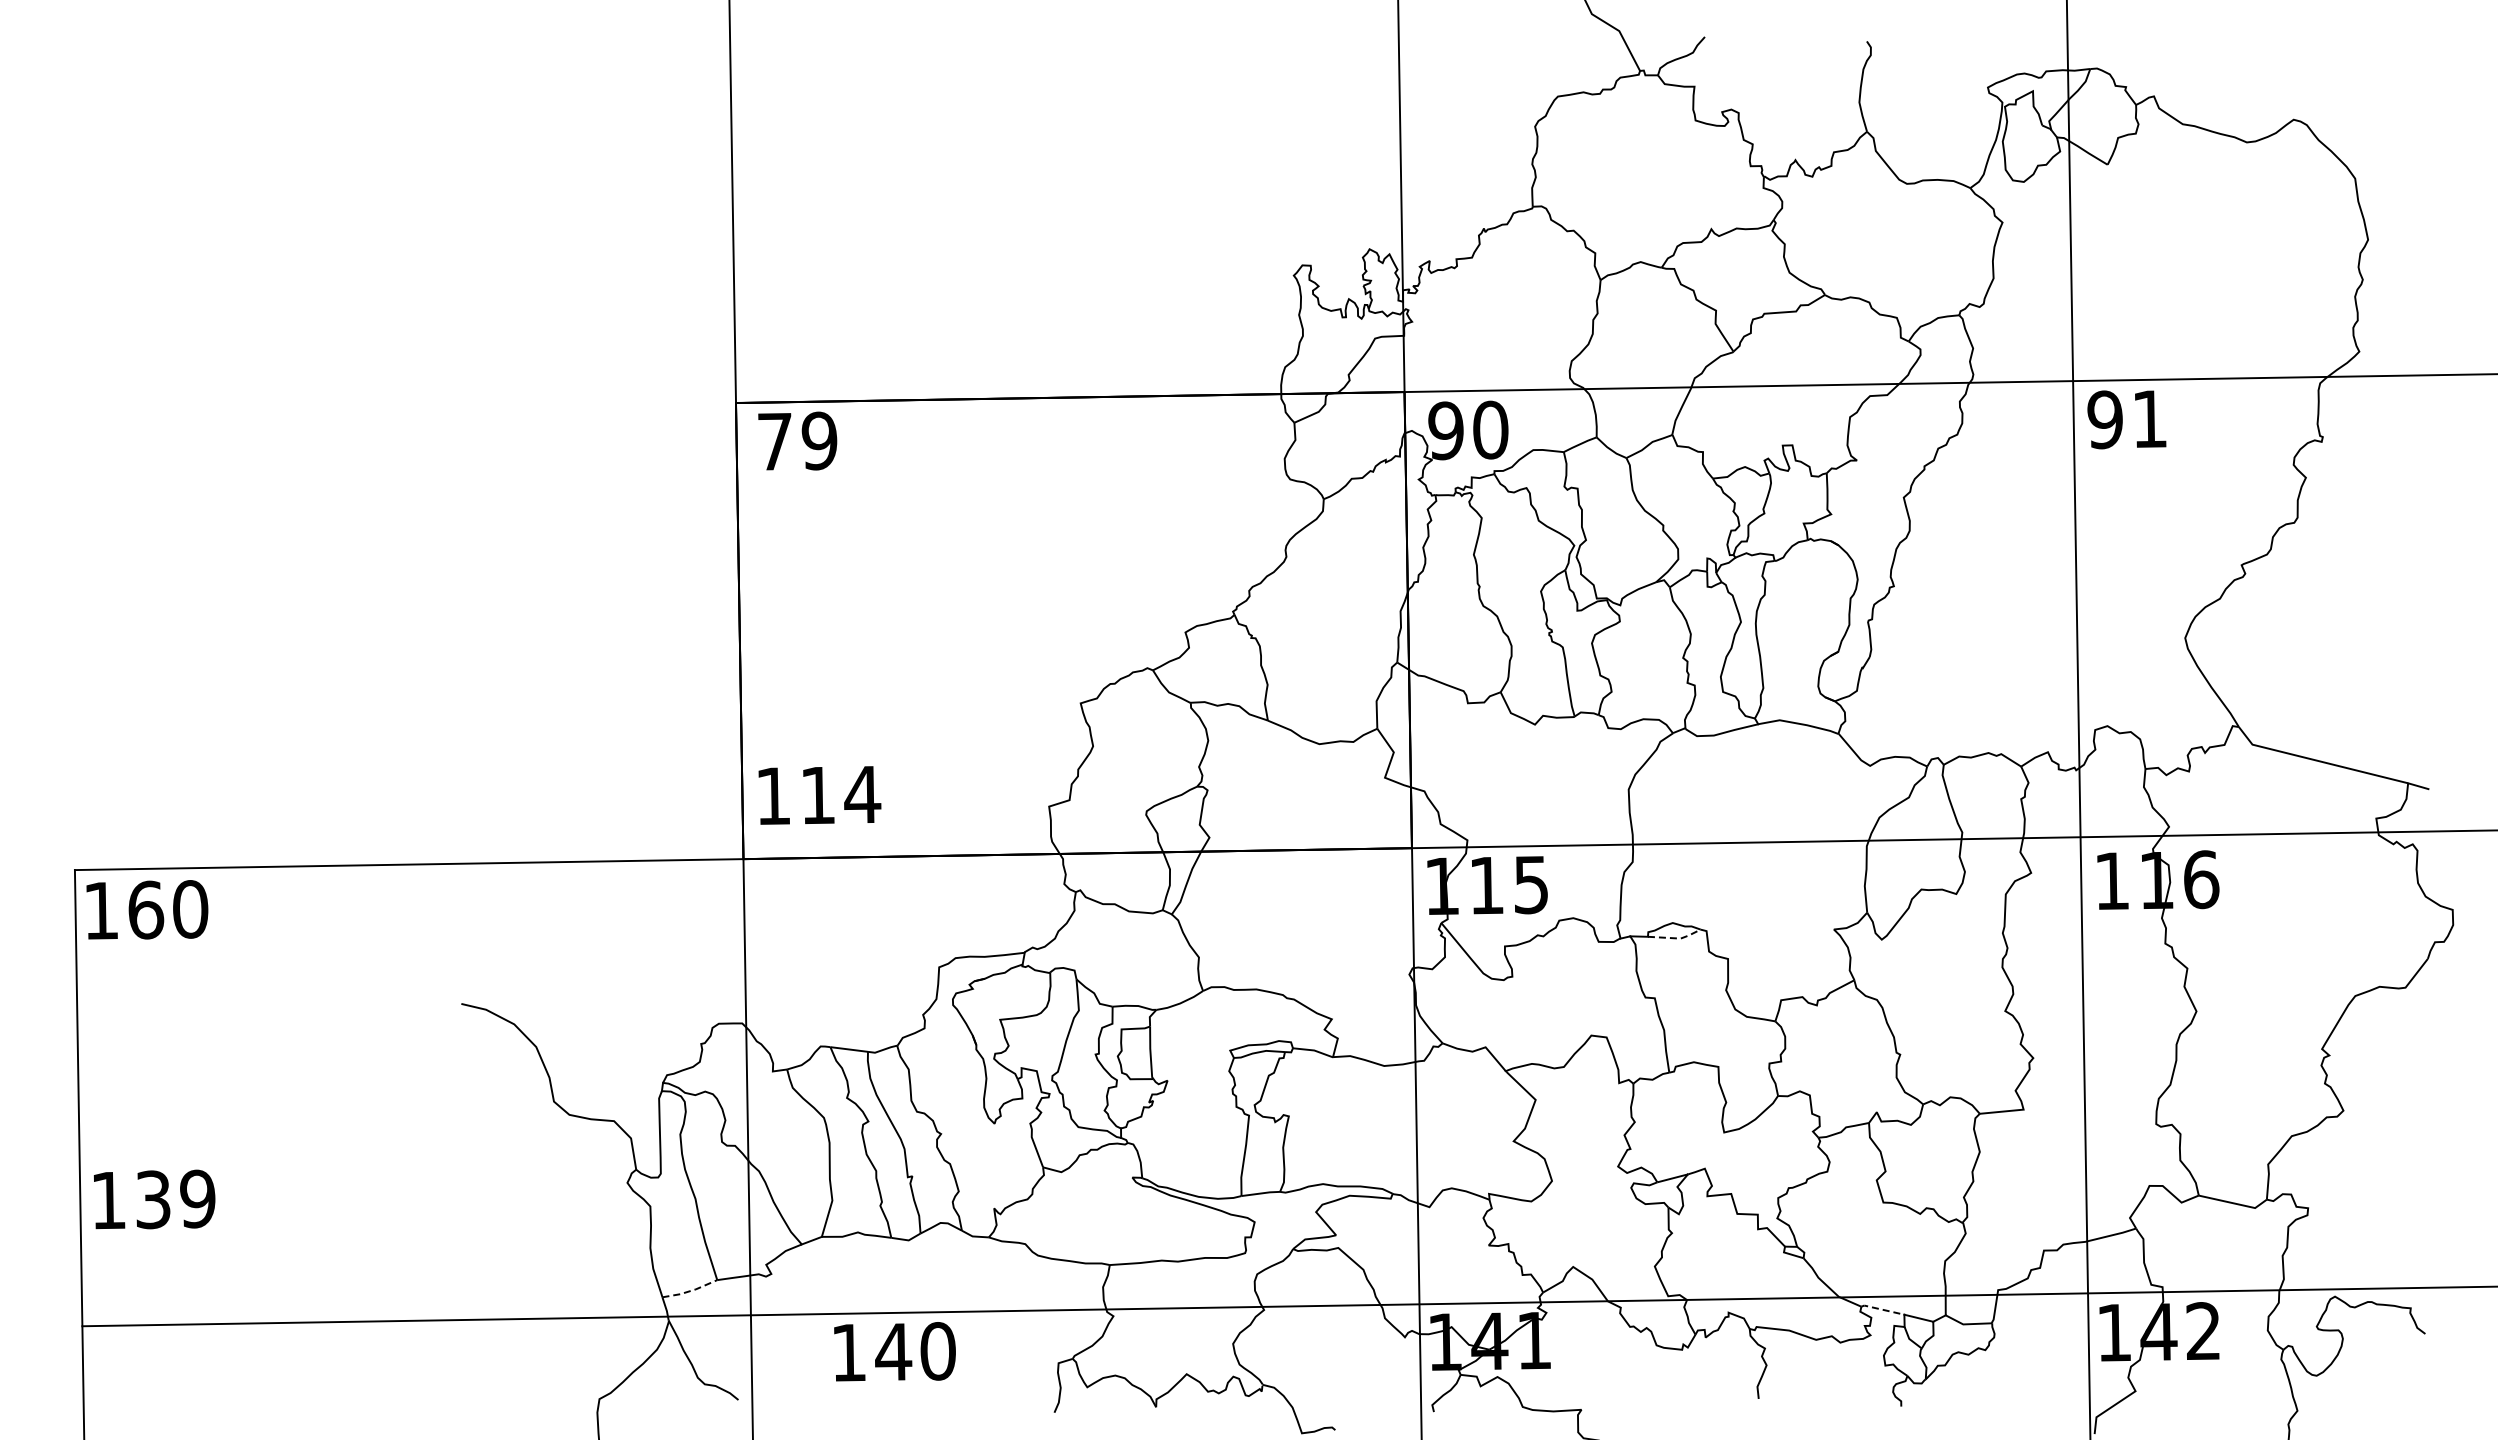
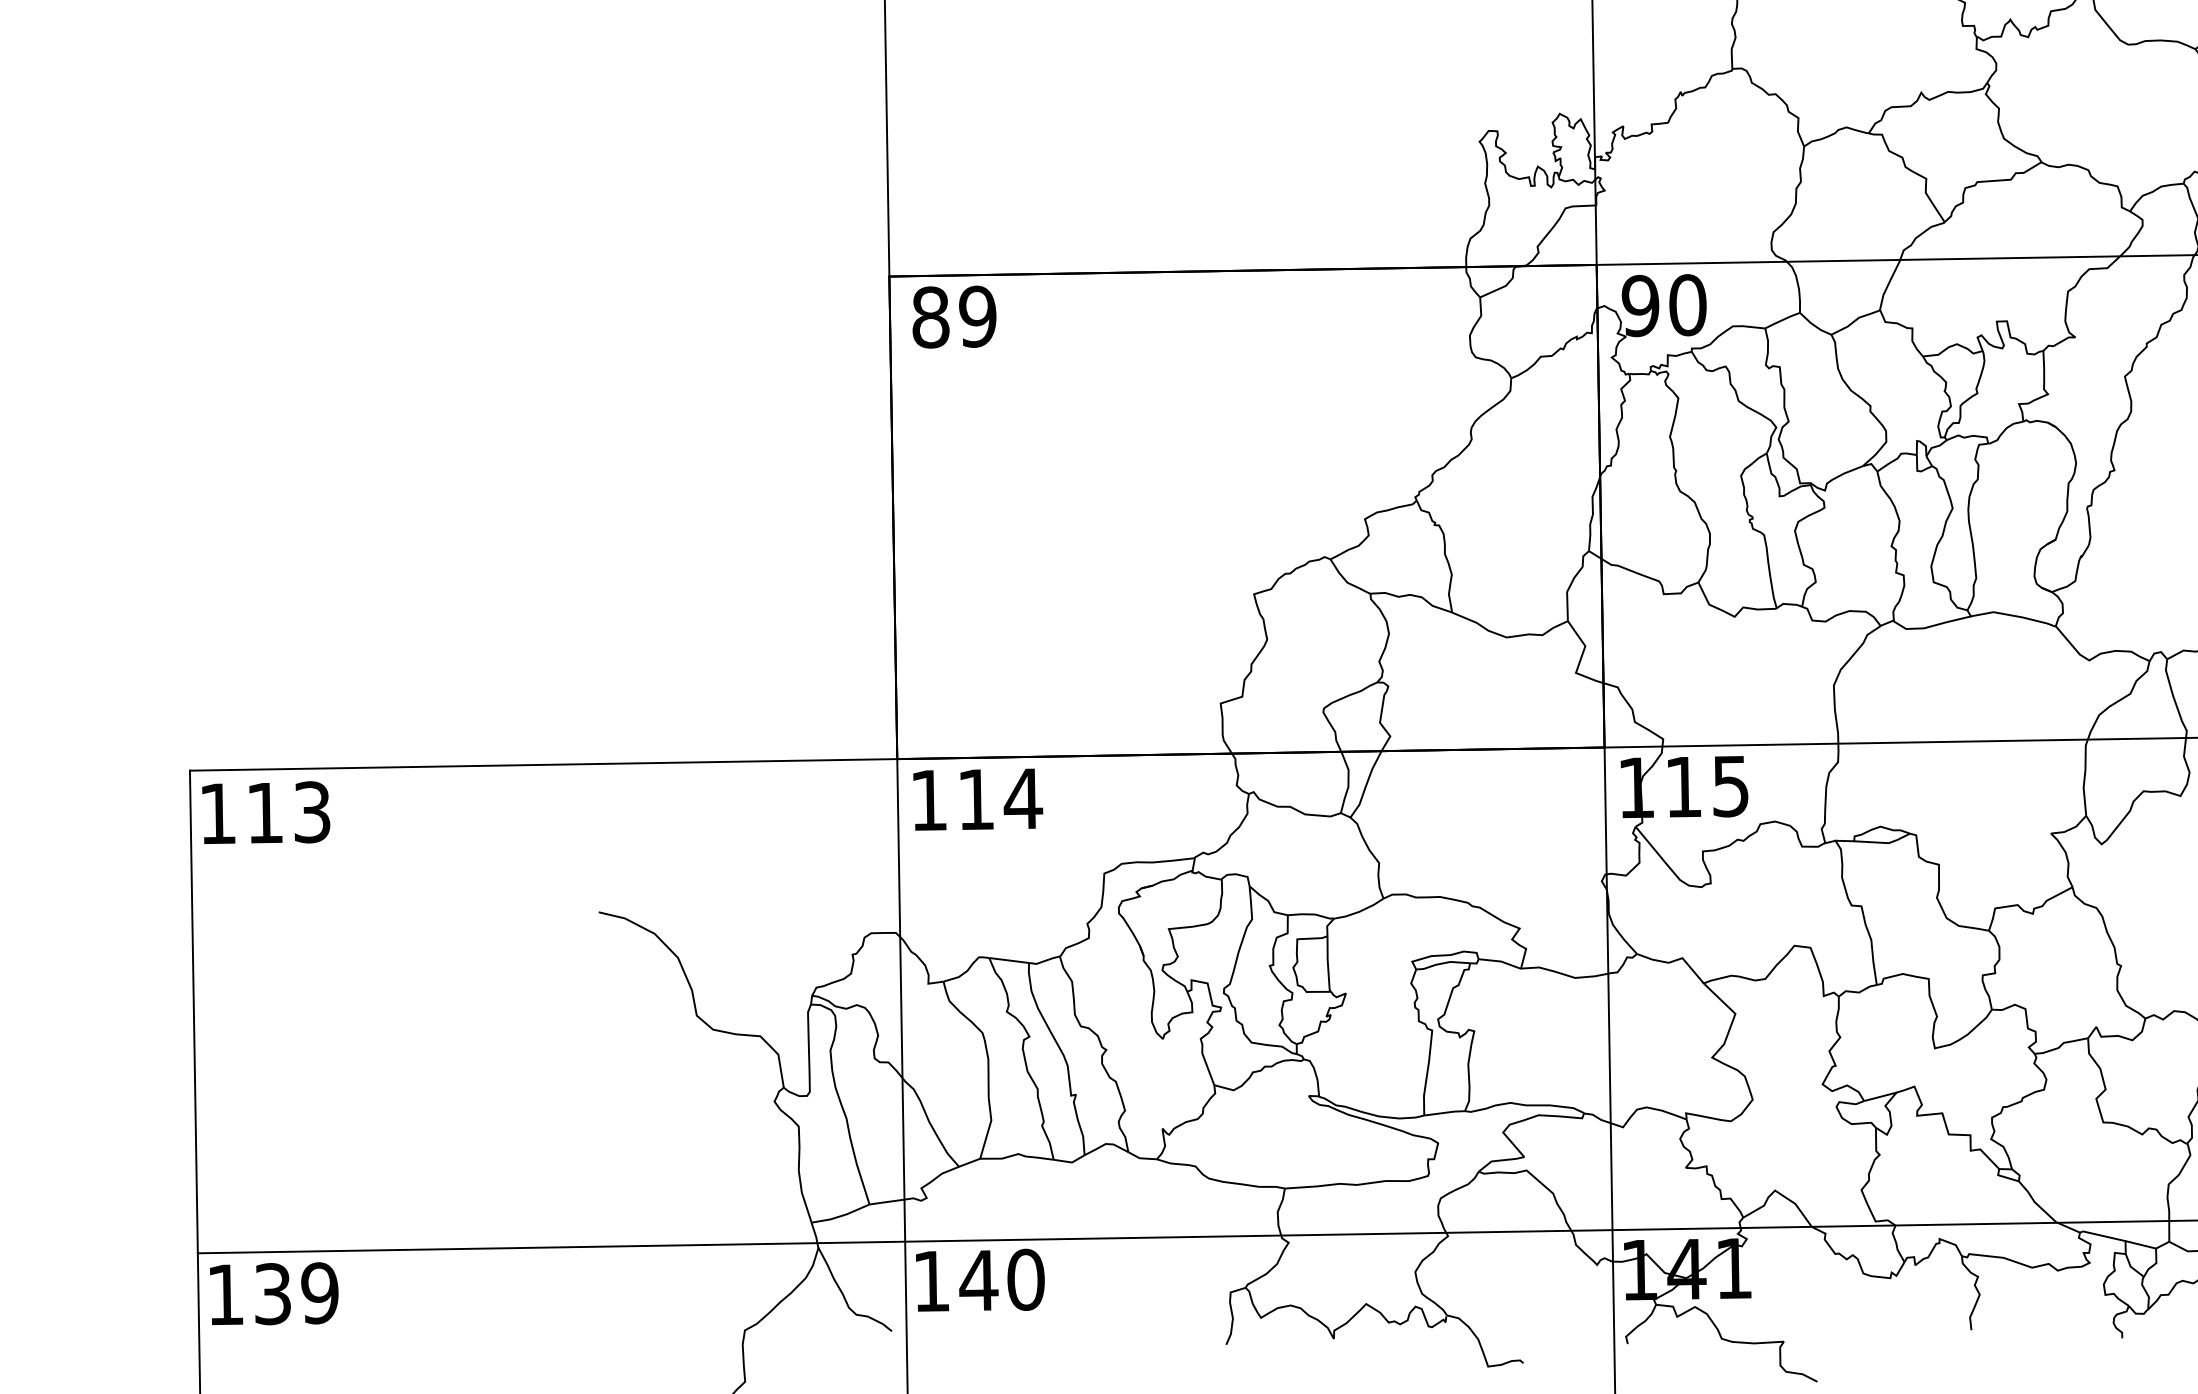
text: (775, 441) -> (931, 317), 79 -> 89
text: (819, 795) -> (977, 799), moved
text: (168, 909) -> (288, 812), 160 -> 113
line: (1676, 938) -> (1884, 843), dashed -> solid
text: (154, 1199) -> (274, 1293), moved
line: (690, 1291) -> (841, 1216), dashed -> solid
line: (1882, 1309) -> (2102, 1235), dashed -> solid
text: (894, 1351) -> (979, 1280), moved

